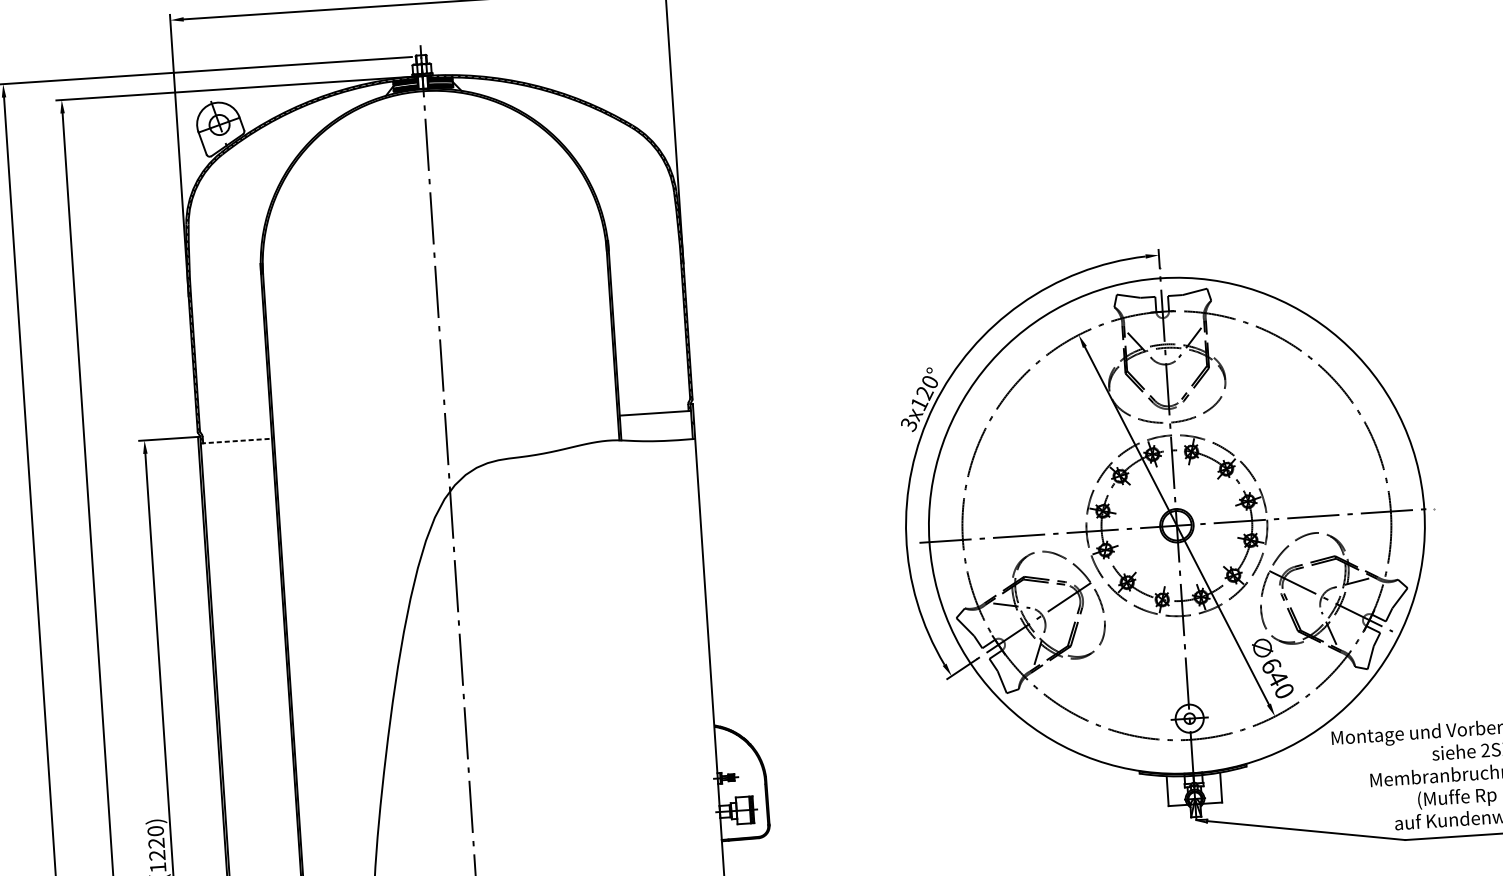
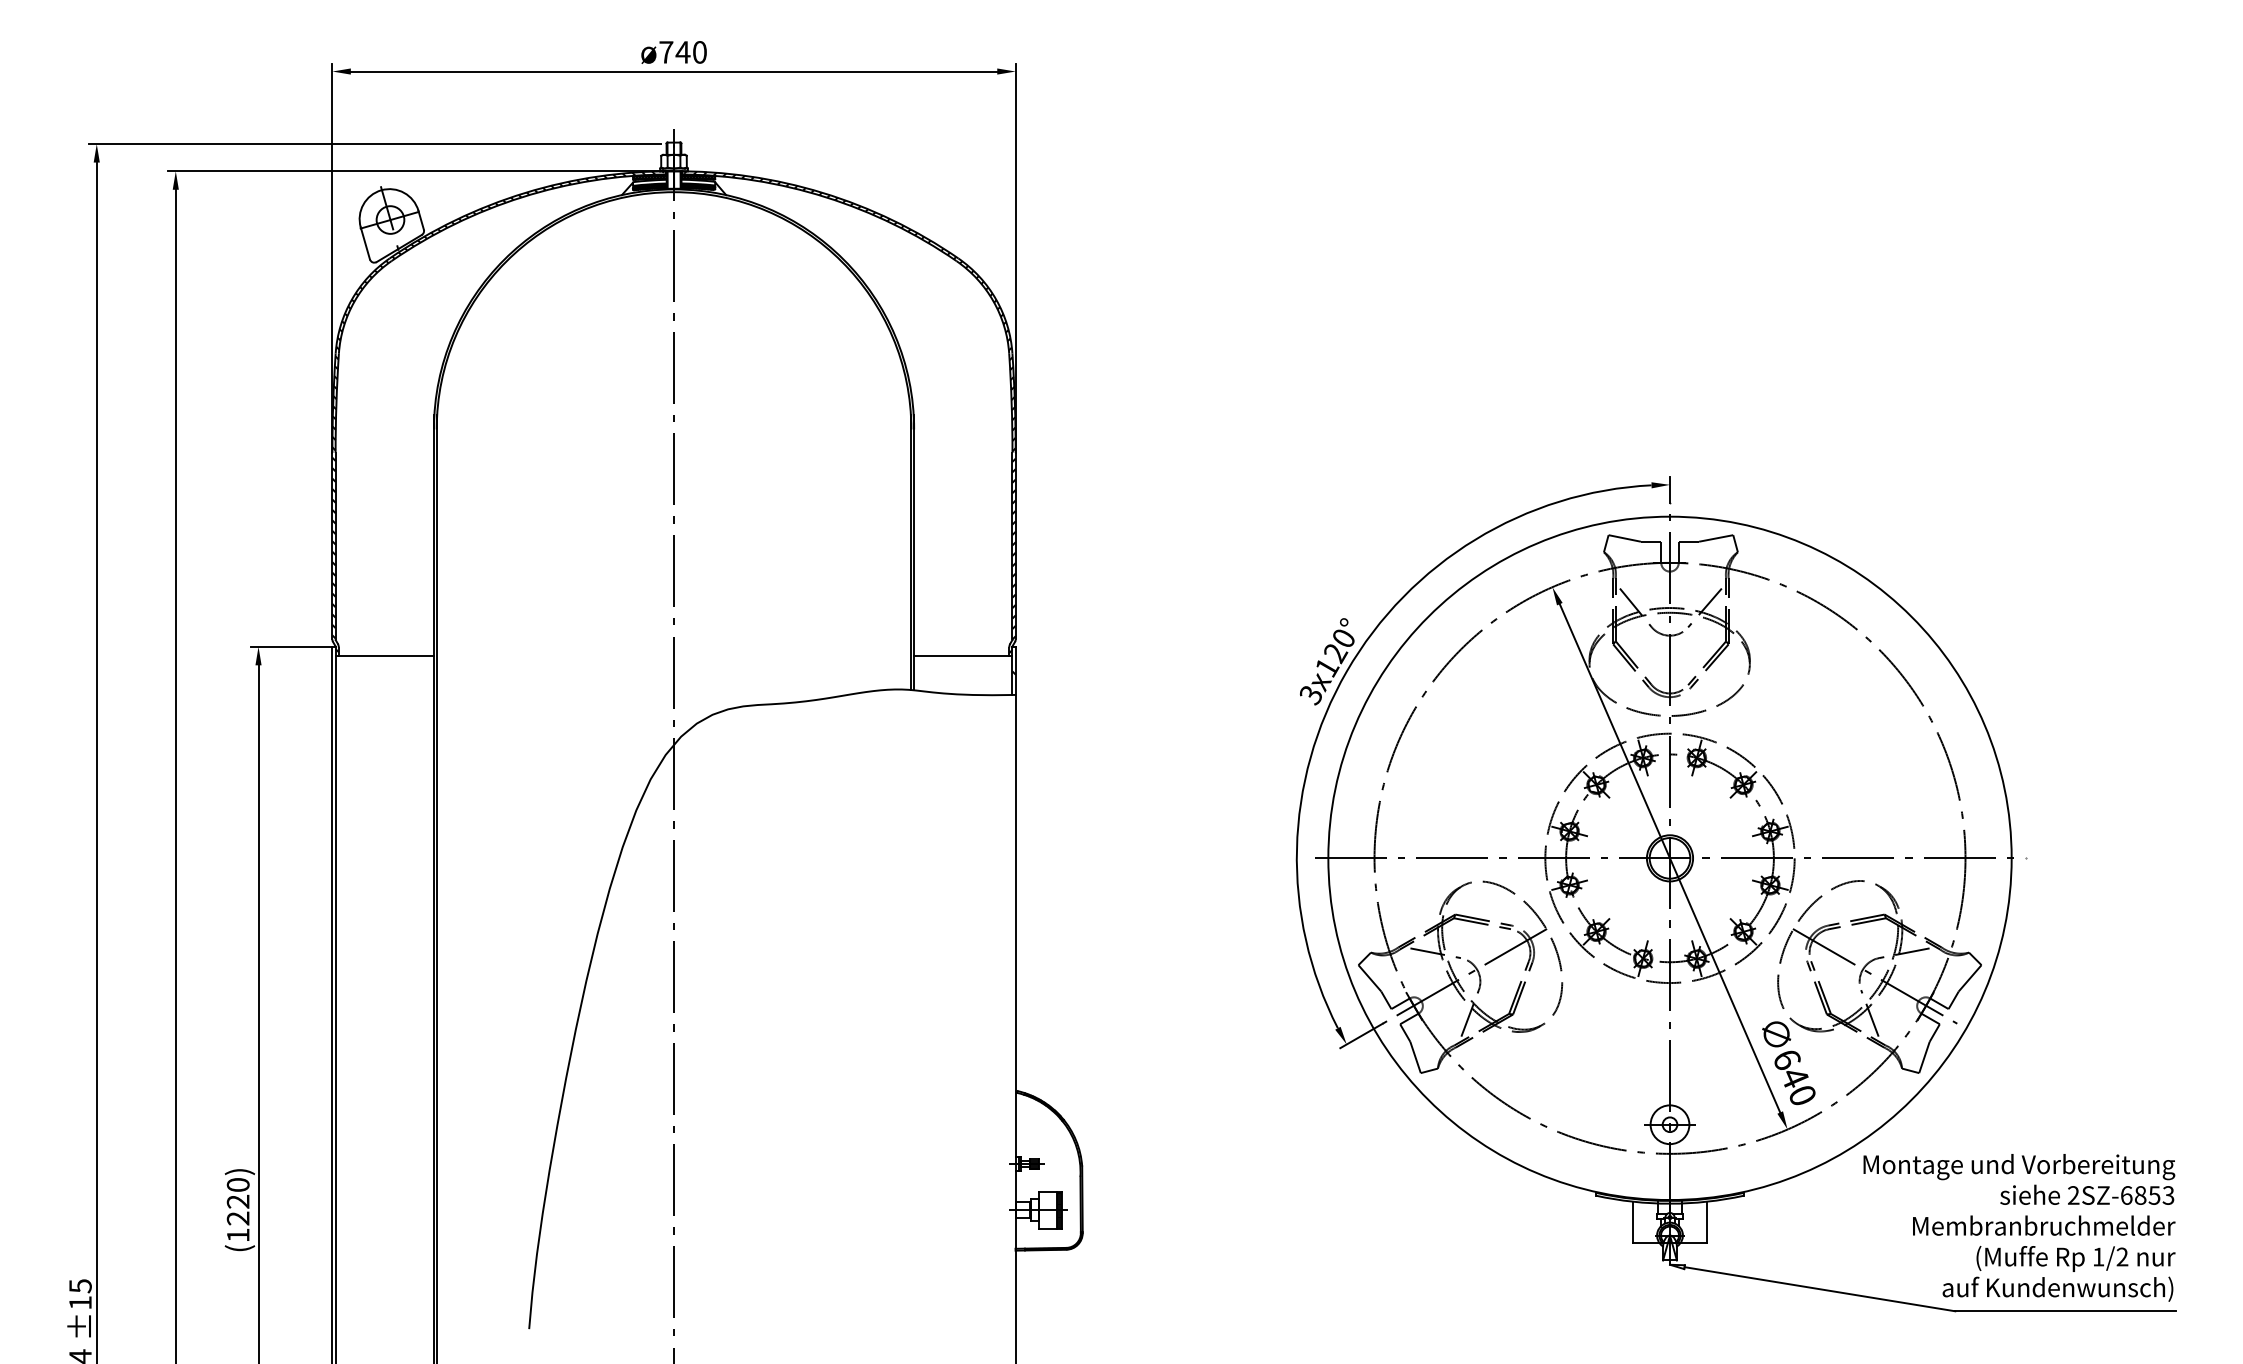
line: (236, 441) -> (385, 656), dashed -> solid

